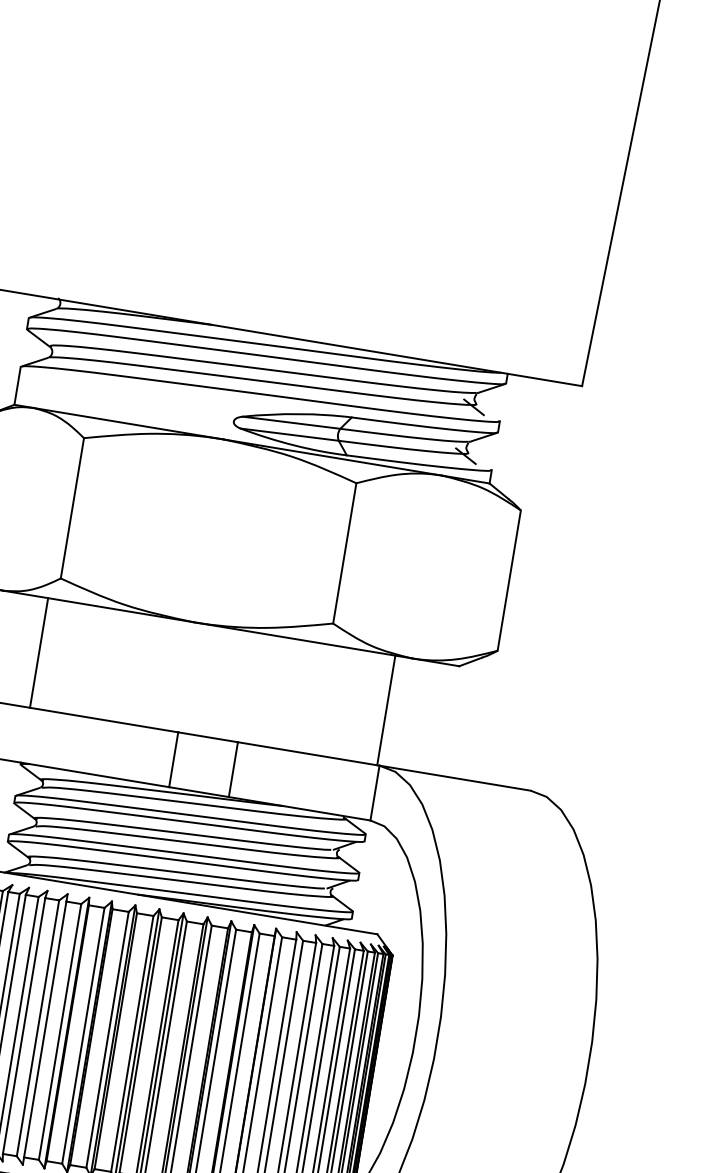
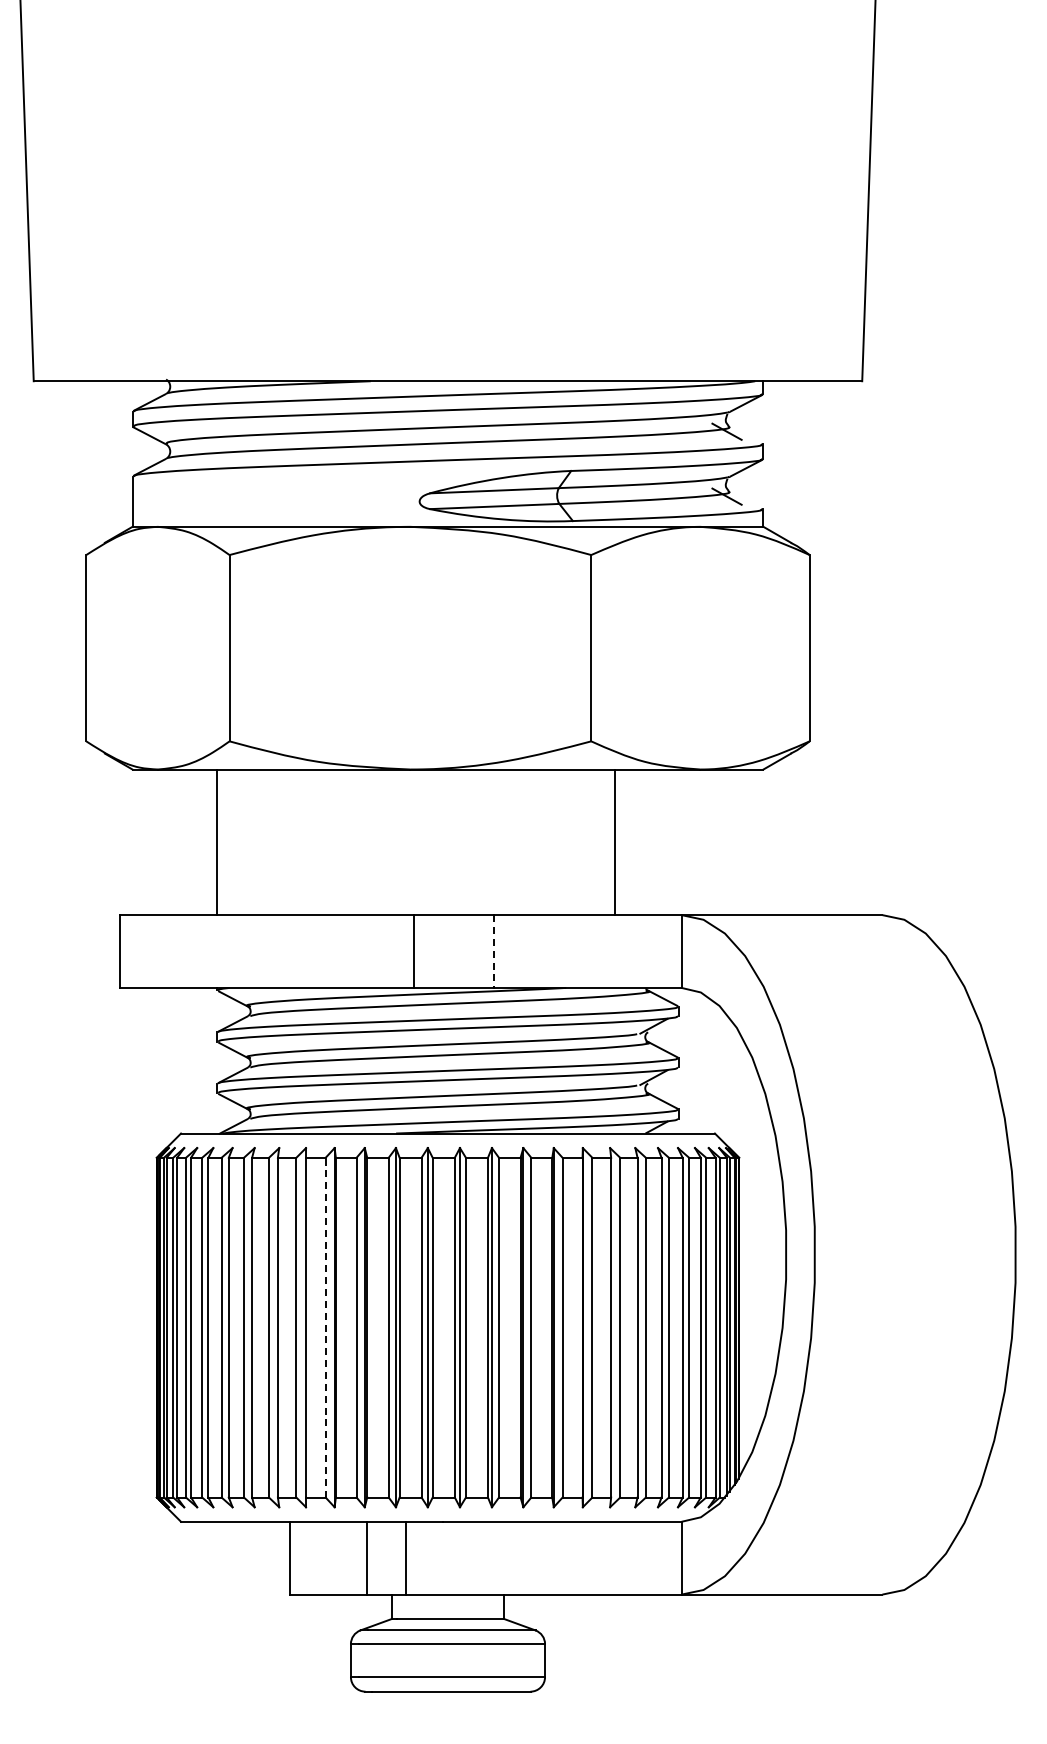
line: (386, 710) -> (614, 842), moved
line: (233, 770) -> (493, 952), solid -> dashed
line: (59, 1031) -> (325, 1327), solid -> dashed

